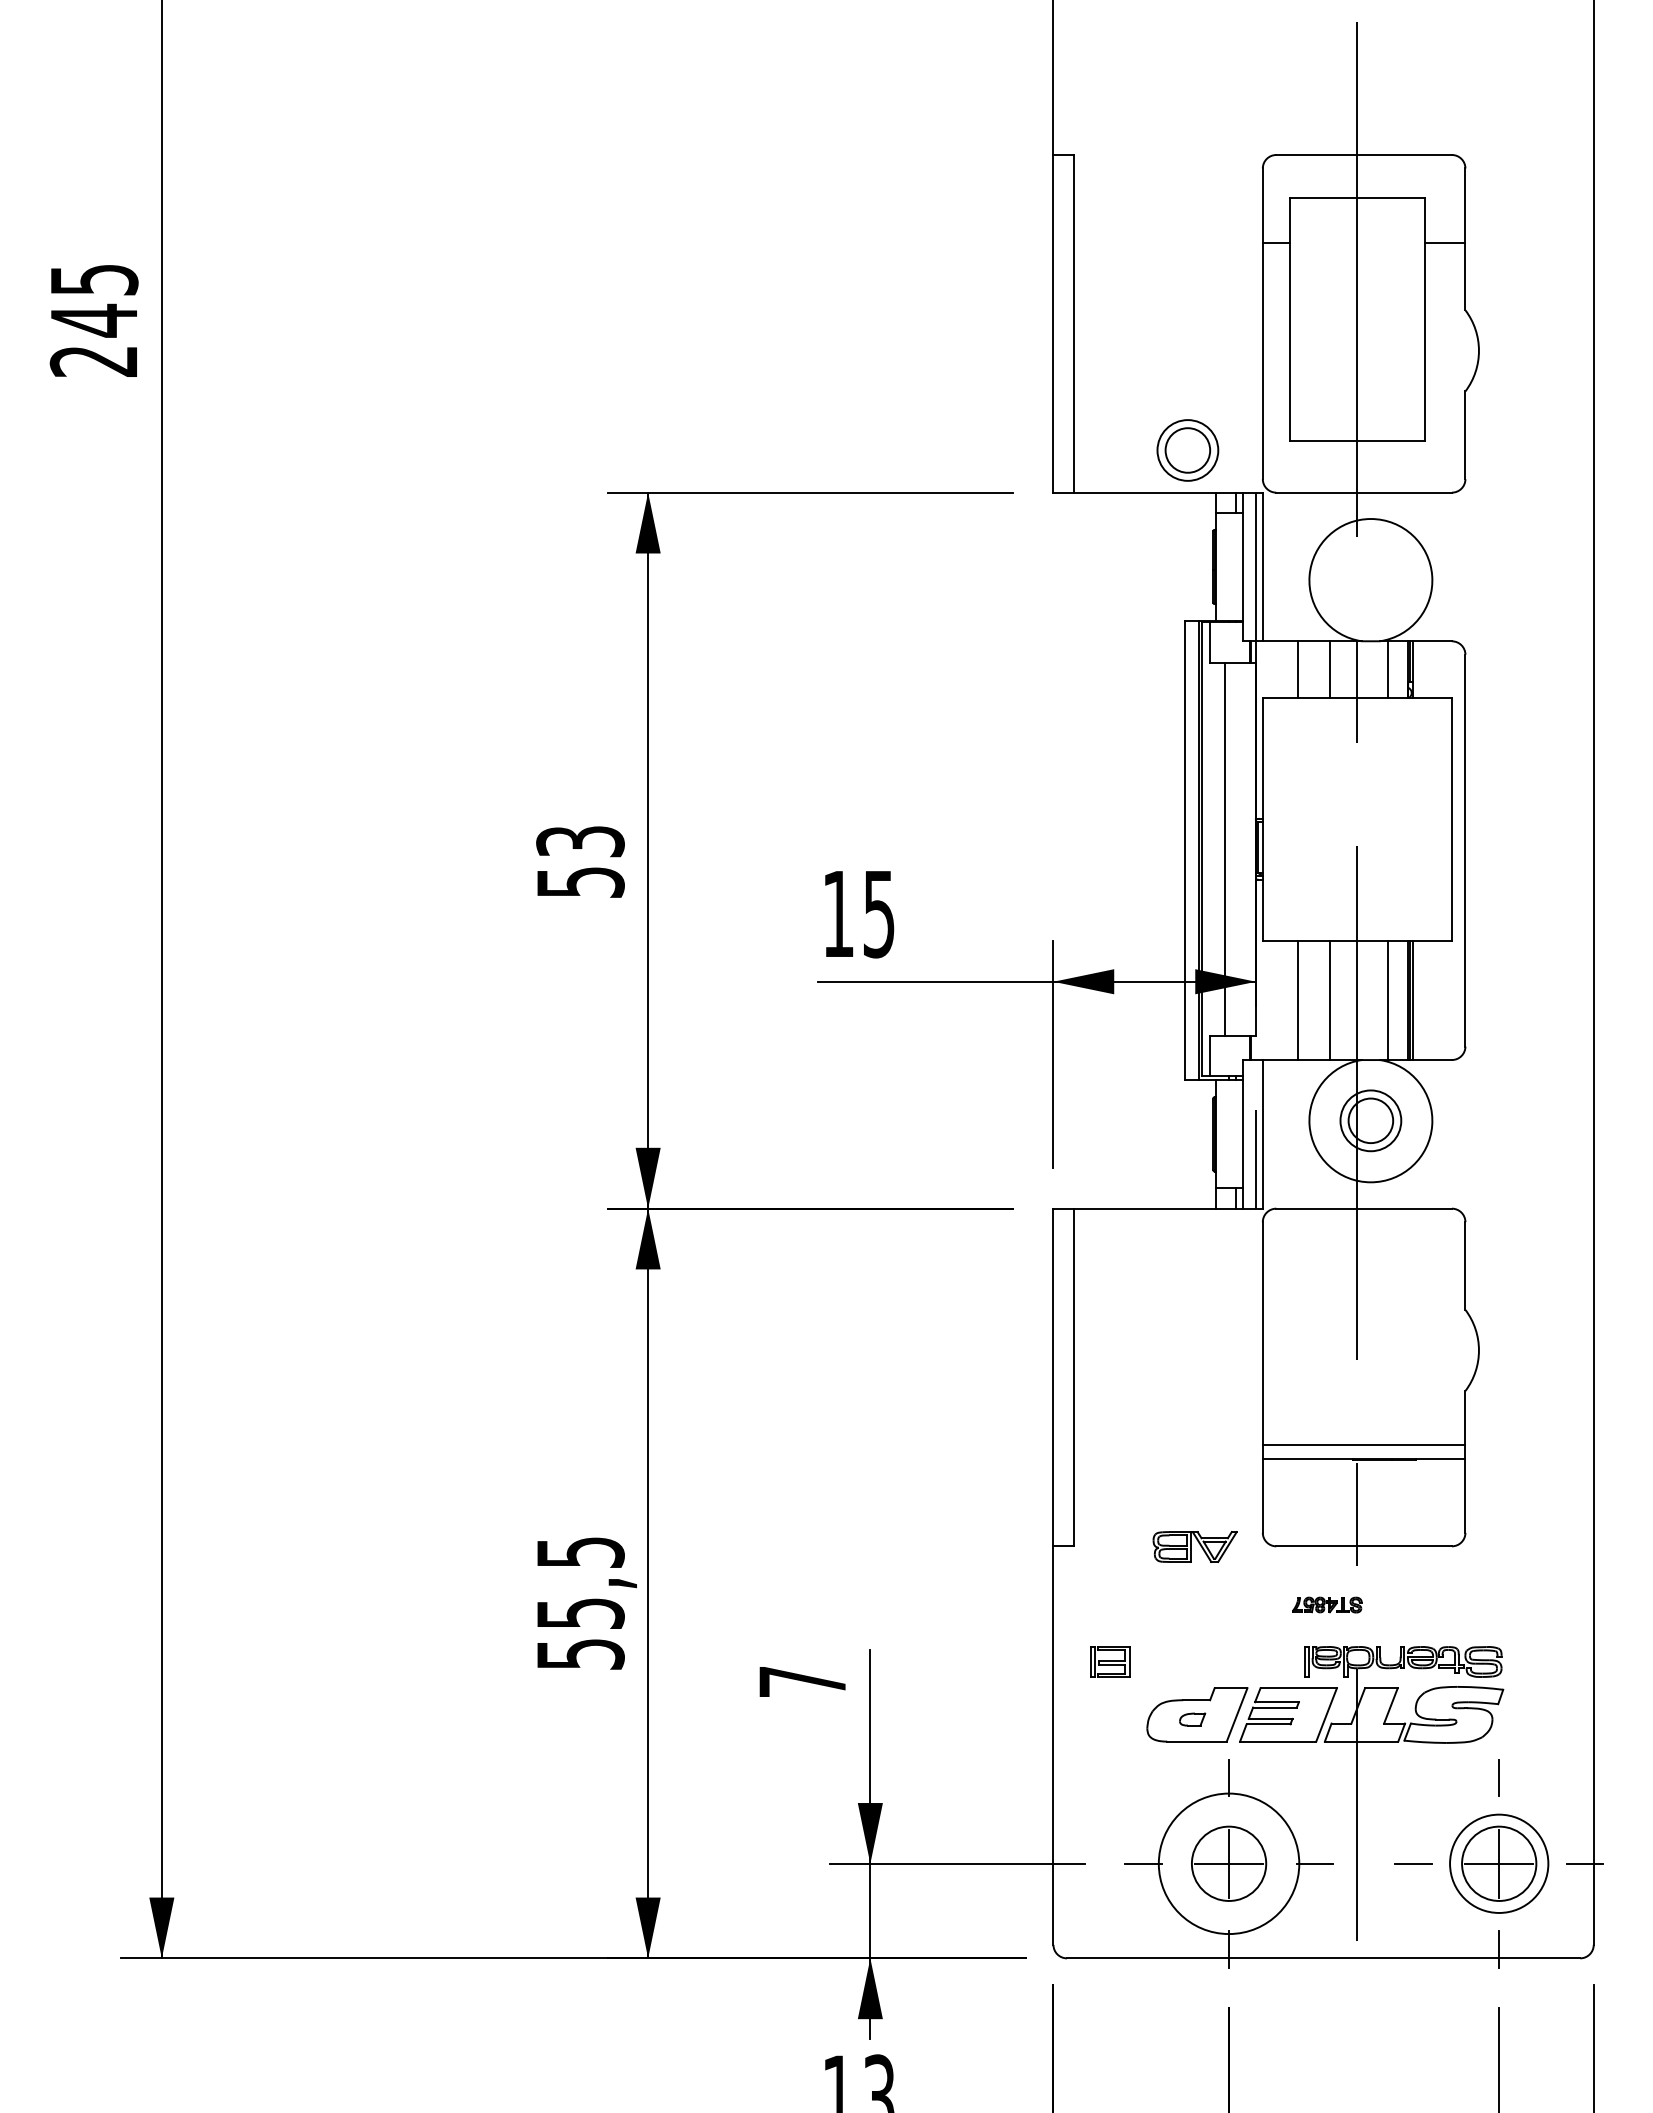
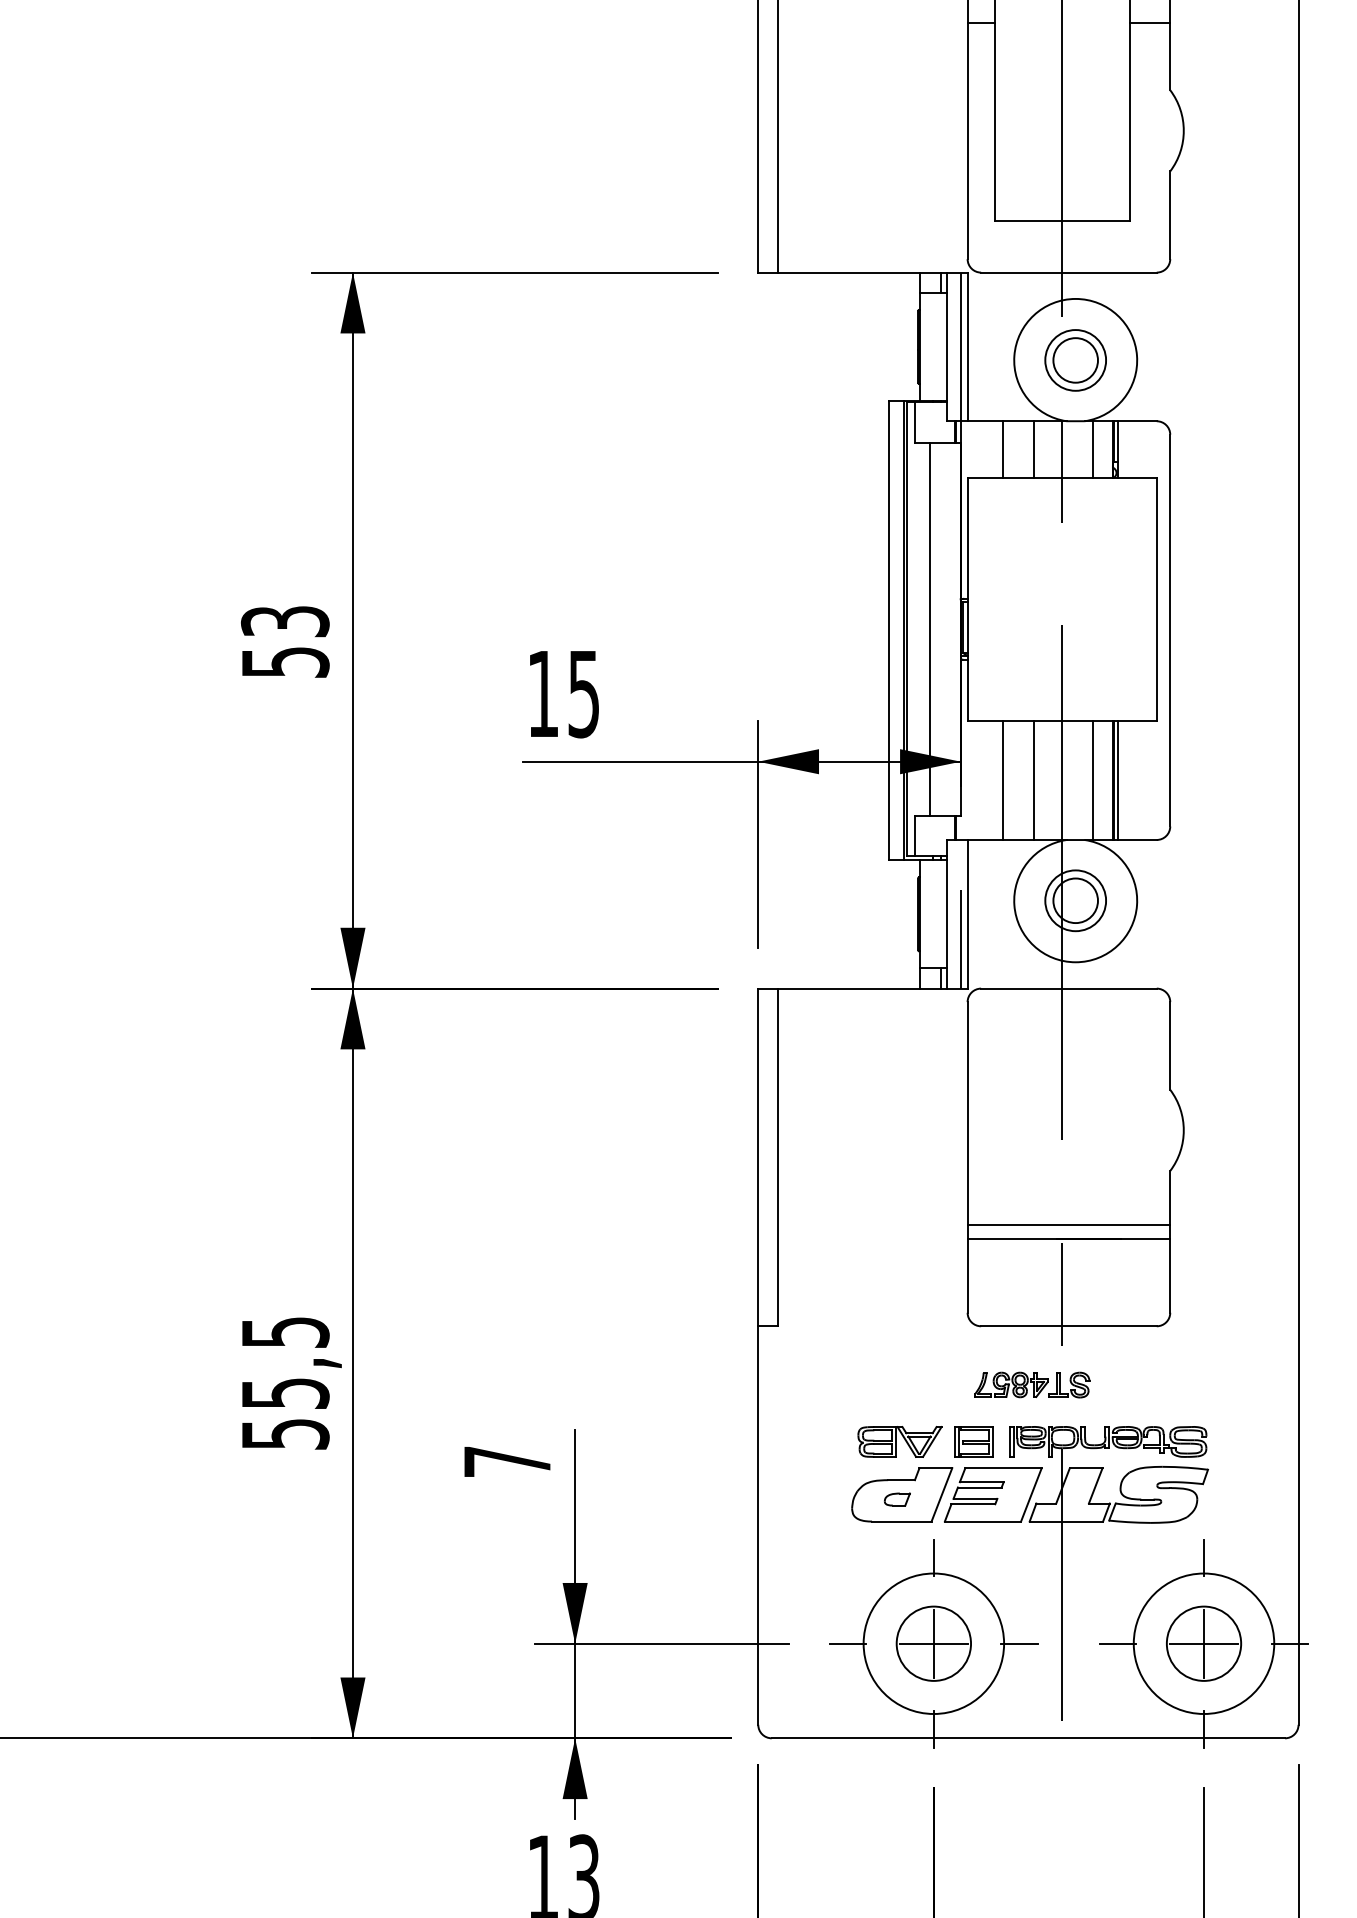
part: (1187, 450) -> (1075, 360), moved
part: (1194, 1546) -> (899, 1441), moved
part: (1327, 1604) -> (1032, 1384), size x1.67
part: (1110, 1661) -> (974, 1441), moved
circle: (1498, 1863) -> (1203, 1643), size x1.43

